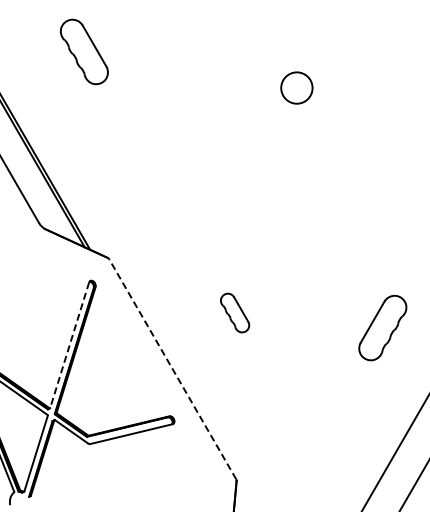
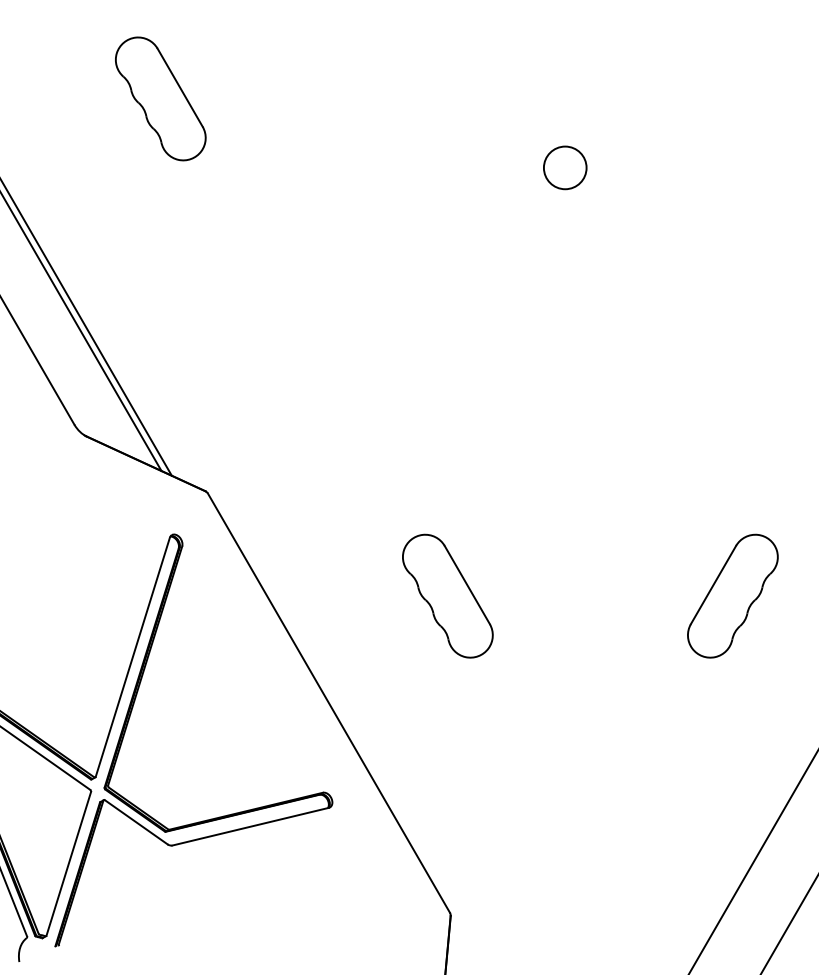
circle: (296, 88) -> (564, 168), size x0.71
part: (234, 312) -> (446, 595), size x1.67
part: (382, 327) -> (732, 595), moved
line: (69, 345) -> (132, 657), dashed -> solid
line: (172, 368) -> (328, 701), dashed -> solid

